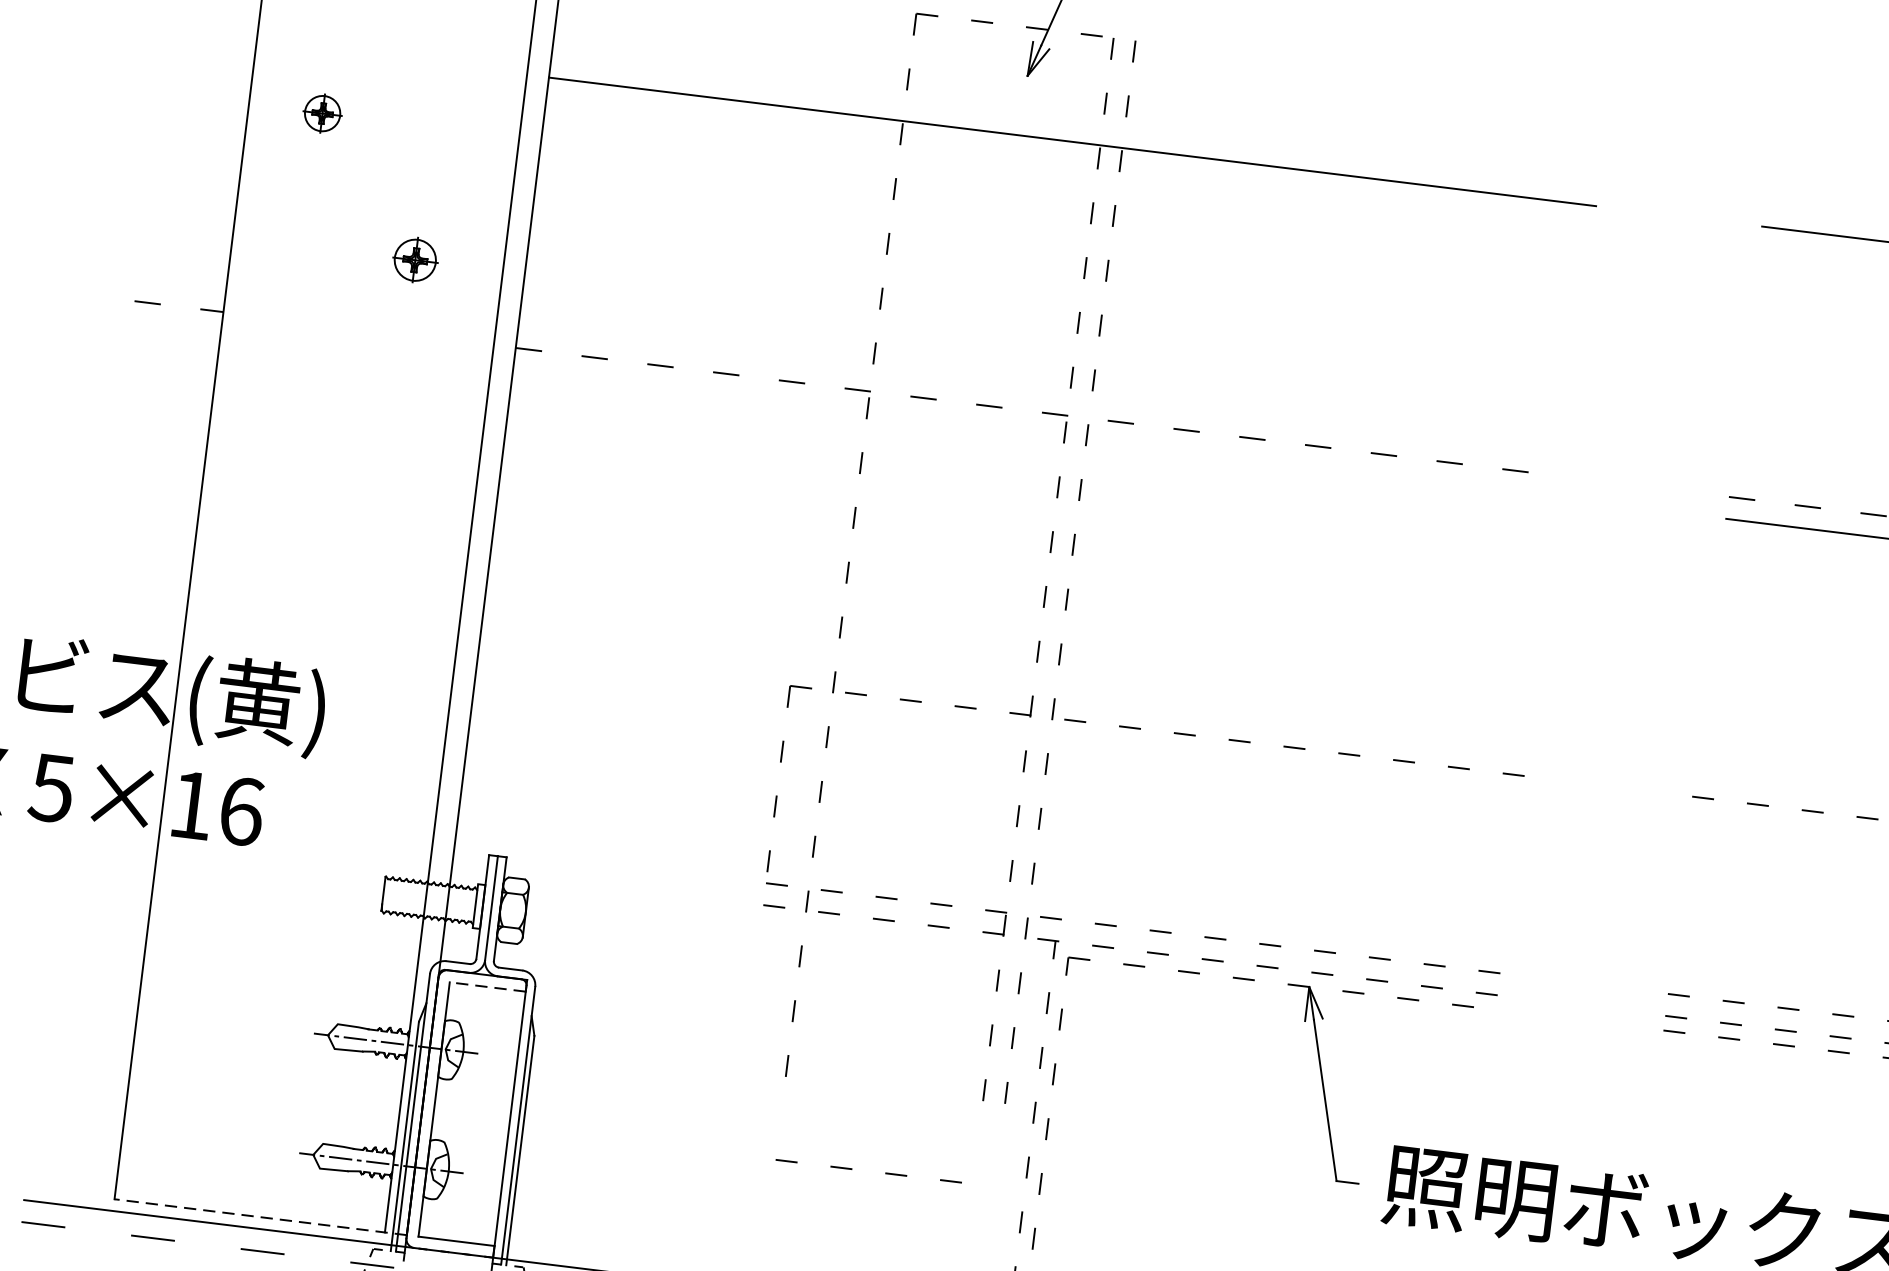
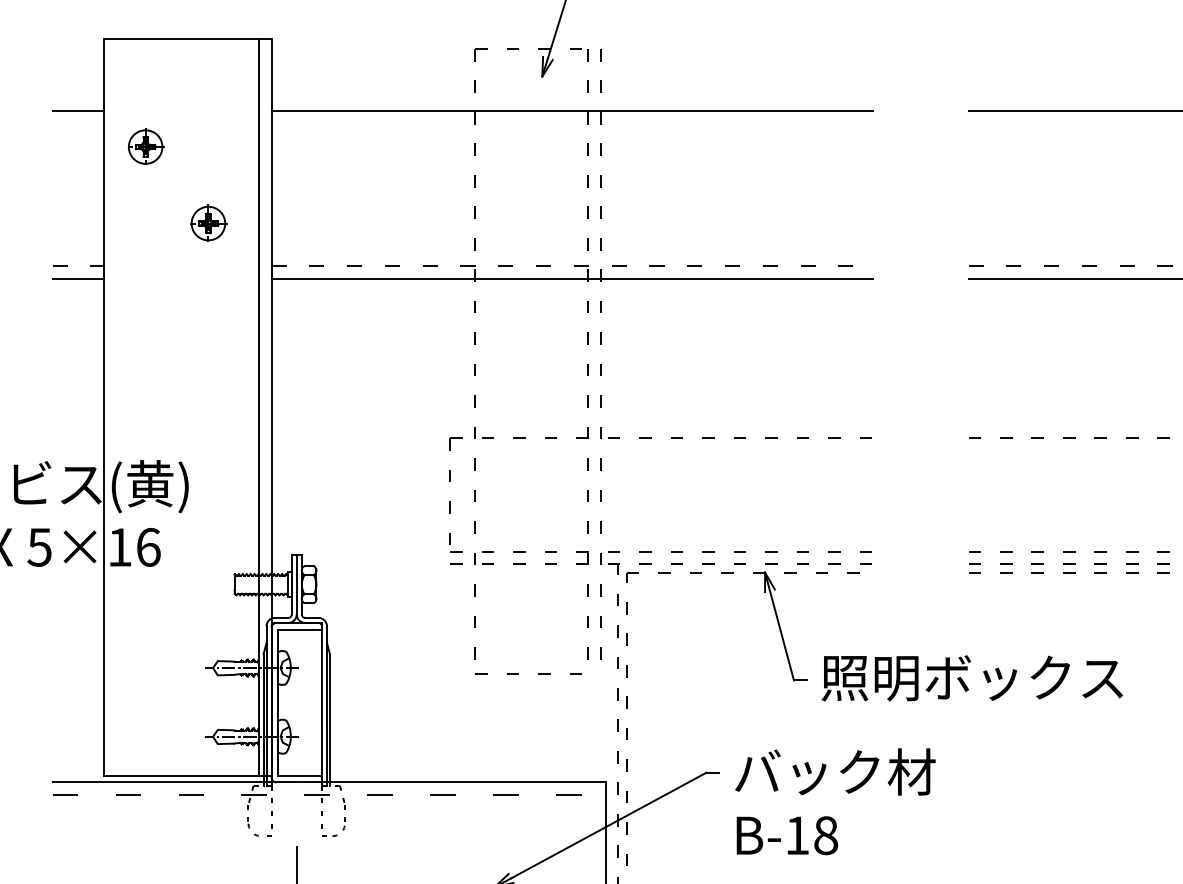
line: (211, 35) -> (77, 110), added
part: (323, 113) -> (146, 146), size x1.67
part: (415, 258) -> (208, 222), size x1.43
line: (175, 328) -> (77, 278), added
line: (1036, 433) -> (572, 278), added
line: (488, 986) -> (300, 629), dashed -> solid
line: (851, 1167) -> (518, 673), moved
line: (260, 1216) -> (187, 775), dashed -> solid

